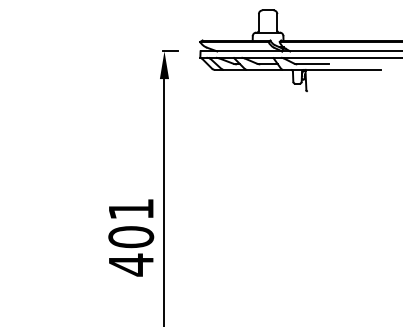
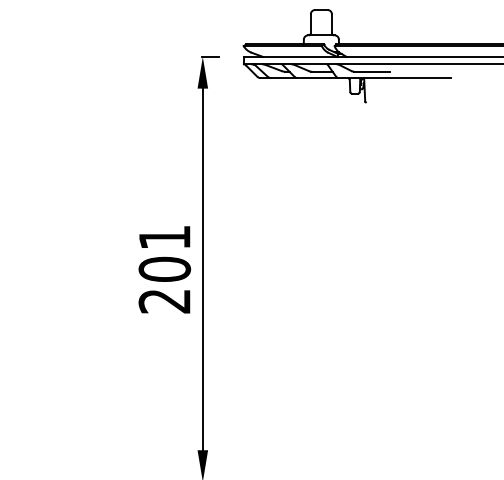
text: (130, 265) -> (164, 301), 401 -> 201

